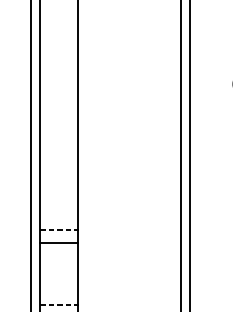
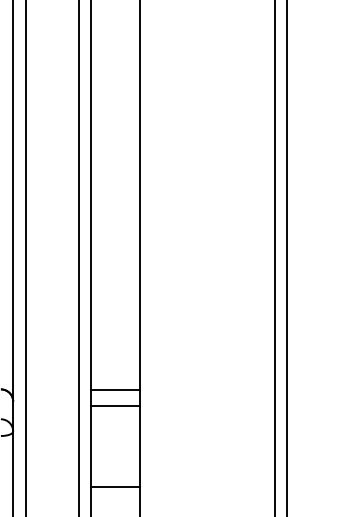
line: (58, 230) -> (115, 389), dashed -> solid
line: (58, 304) -> (115, 486), dashed -> solid

